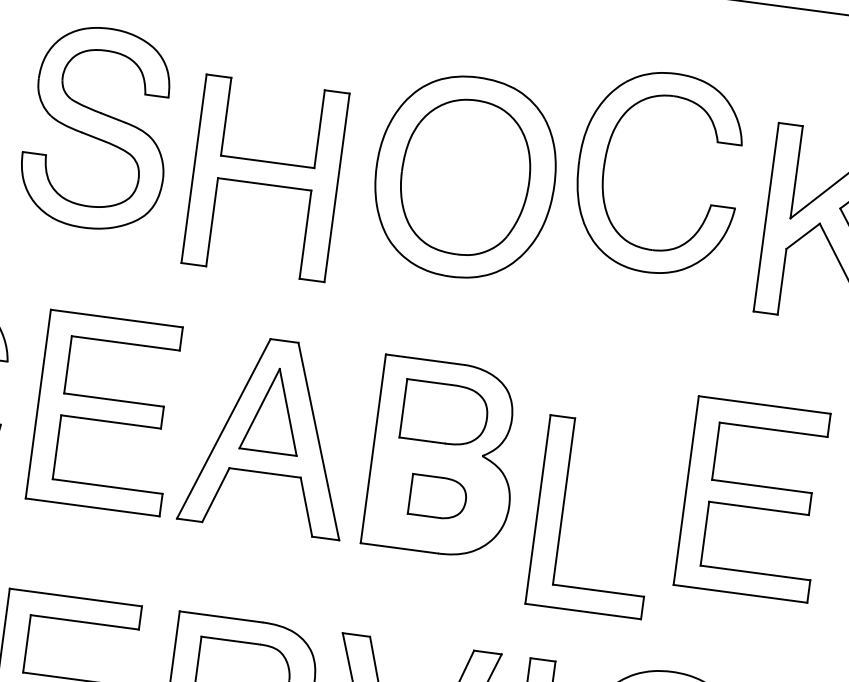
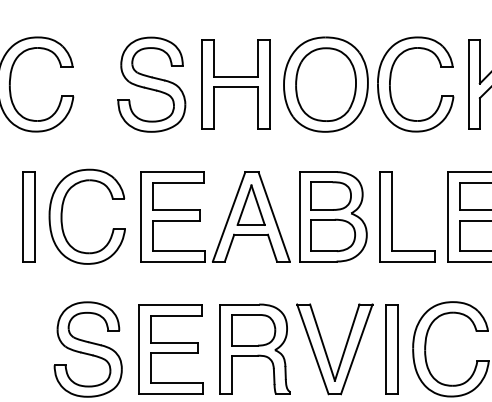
part: (609, 155) -> (391, 79), moved
part: (264, 177) -> (235, 84), moved
part: (436, 497) -> (332, 235), size x1.67
part: (563, 512) -> (392, 216), moved

